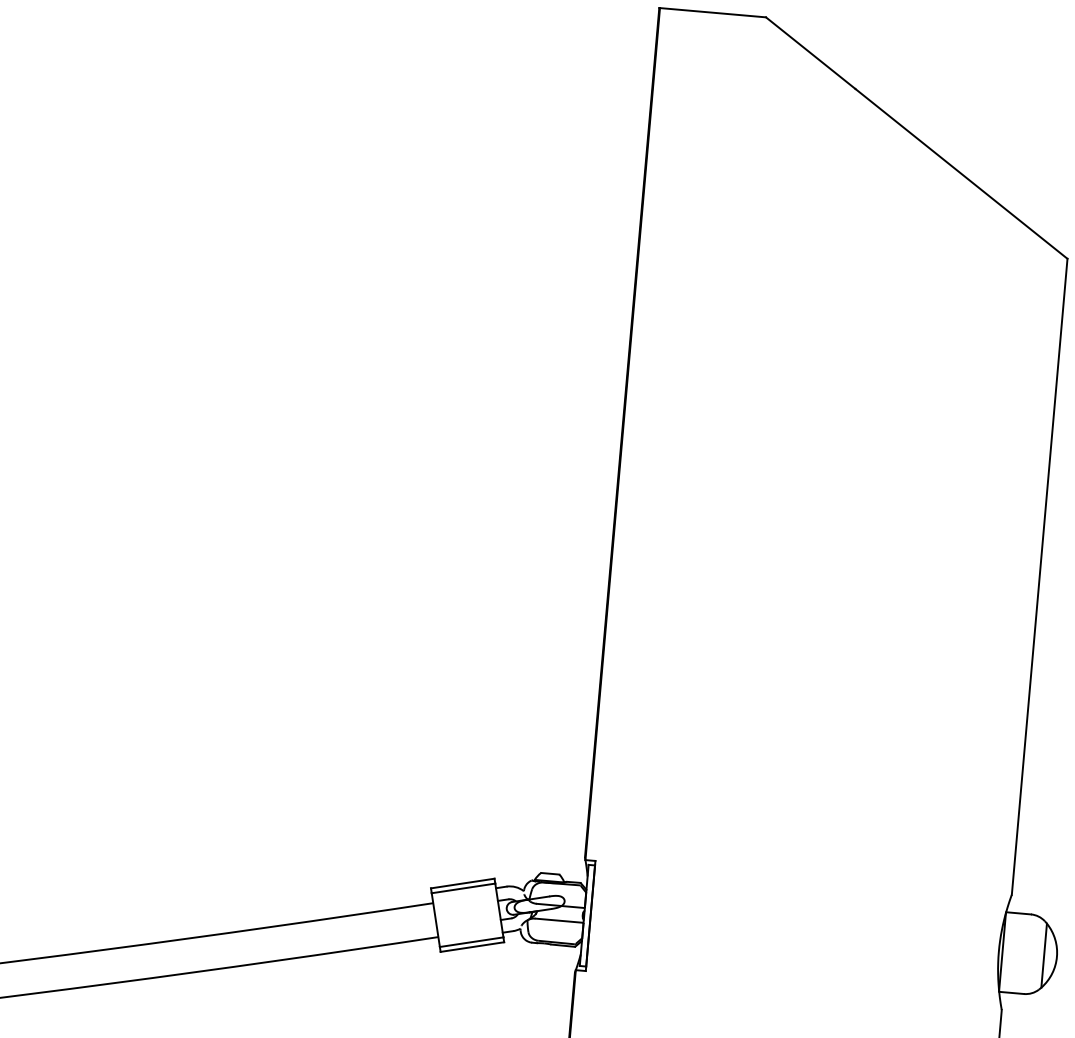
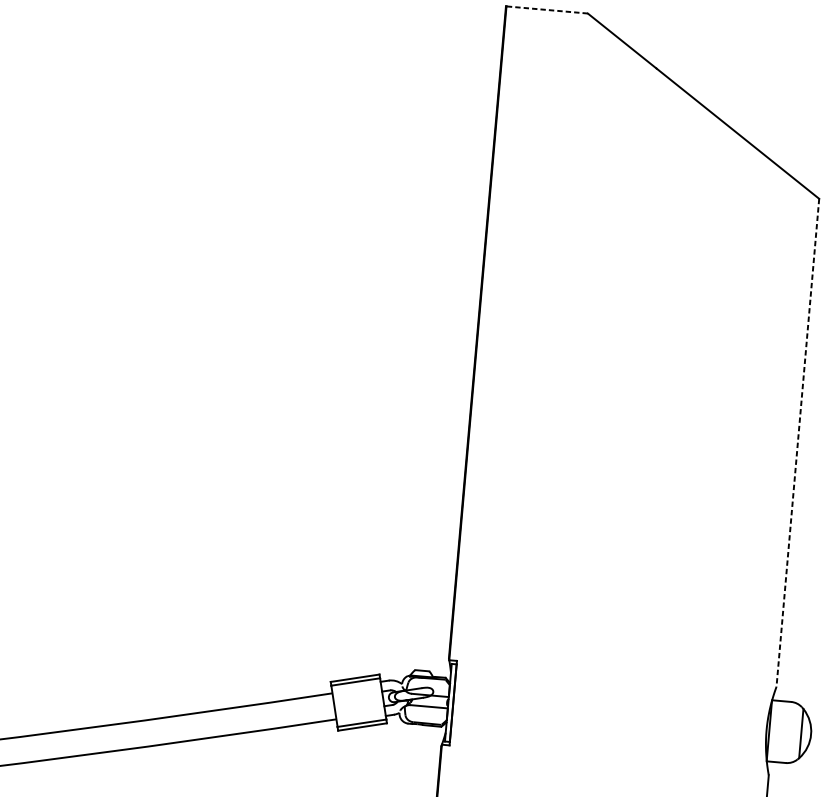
line: (712, 12) -> (546, 9), solid -> dashed
line: (1039, 577) -> (797, 443), solid -> dashed

